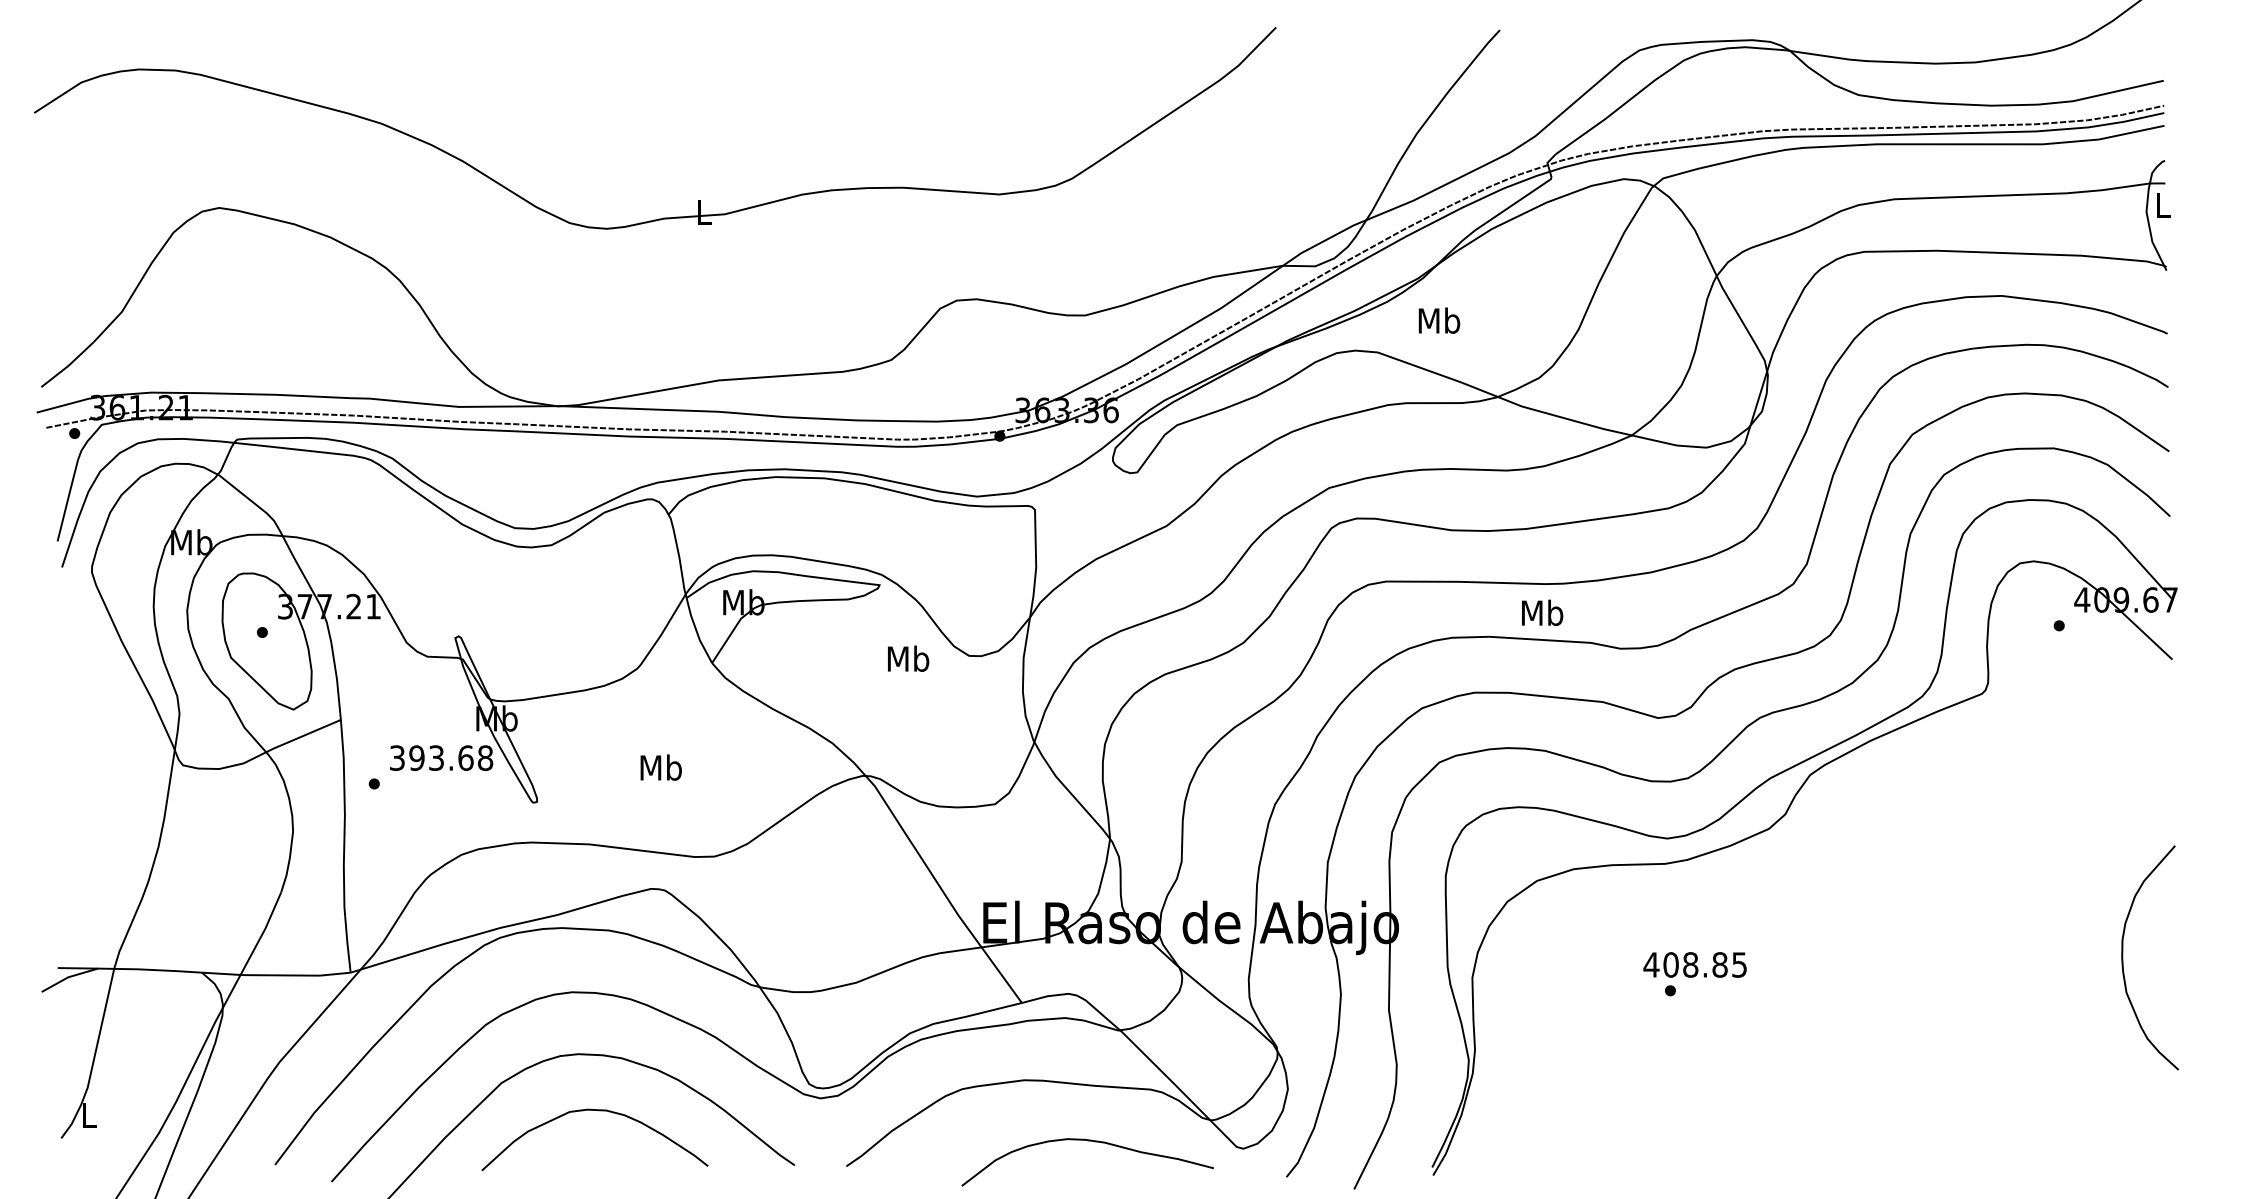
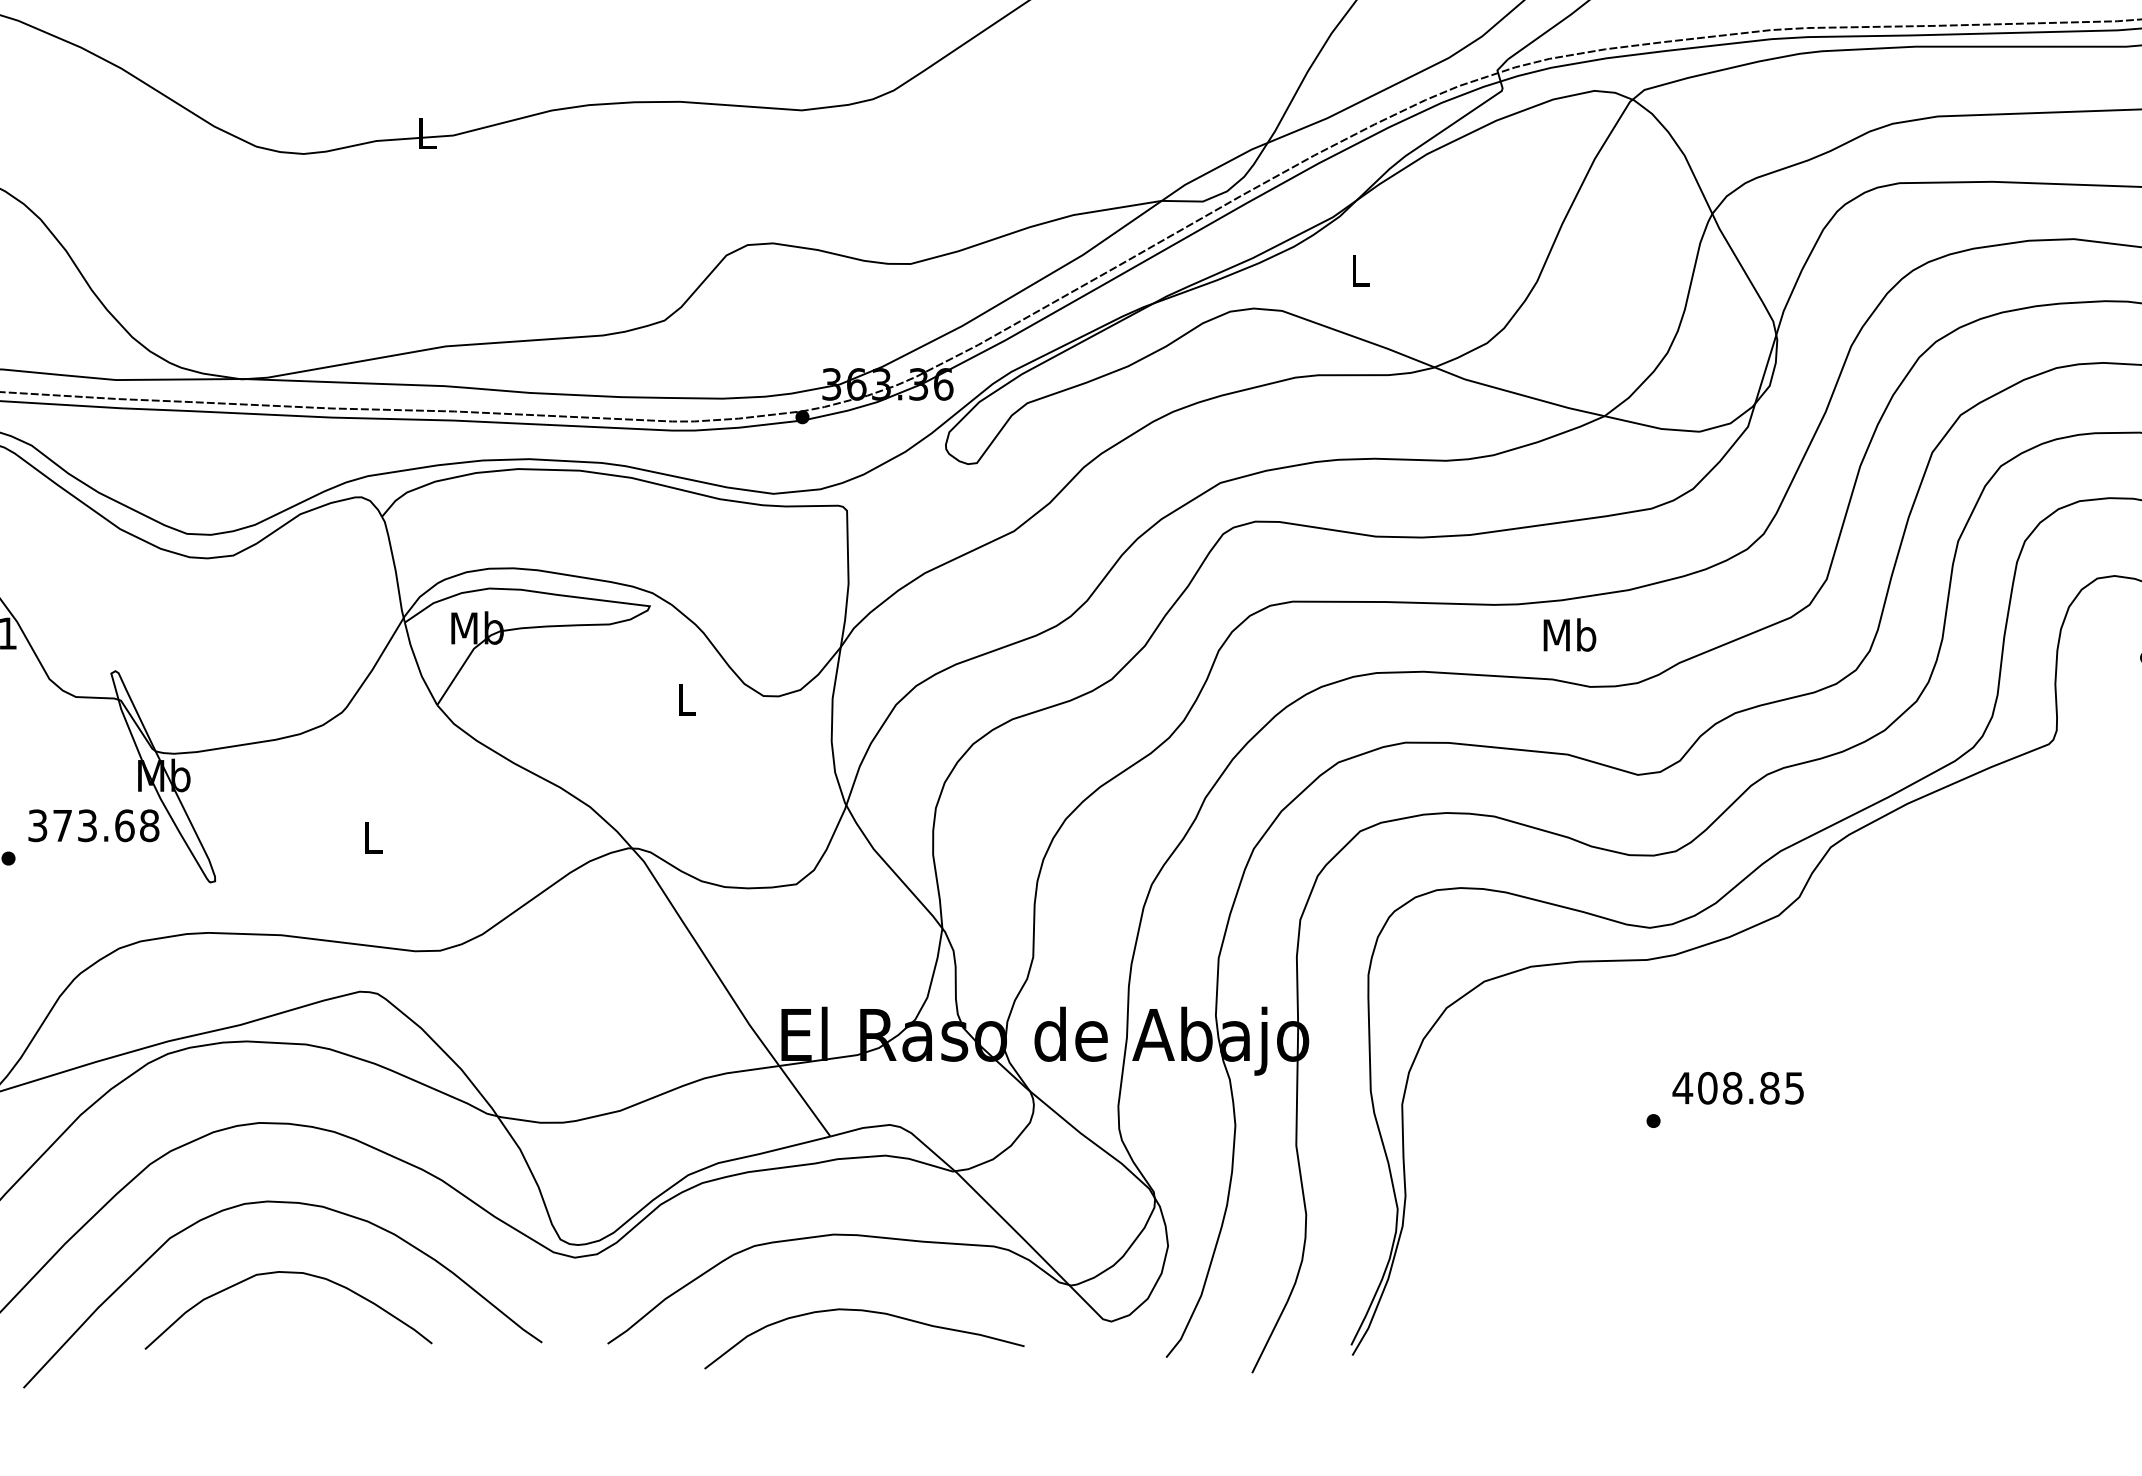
text: (1439, 320) -> (1360, 270), Mb -> L
text: (1542, 612) -> (1569, 634), moved
text: (908, 658) -> (686, 699), Mb -> L
text: (416, 757) -> (62, 824), 393.68 -> 373.68
text: (660, 767) -> (371, 837), Mb -> L
text: (1694, 964) -> (1737, 1087), moved
curve: (1087, 1141) -> (864, 1312), moved

